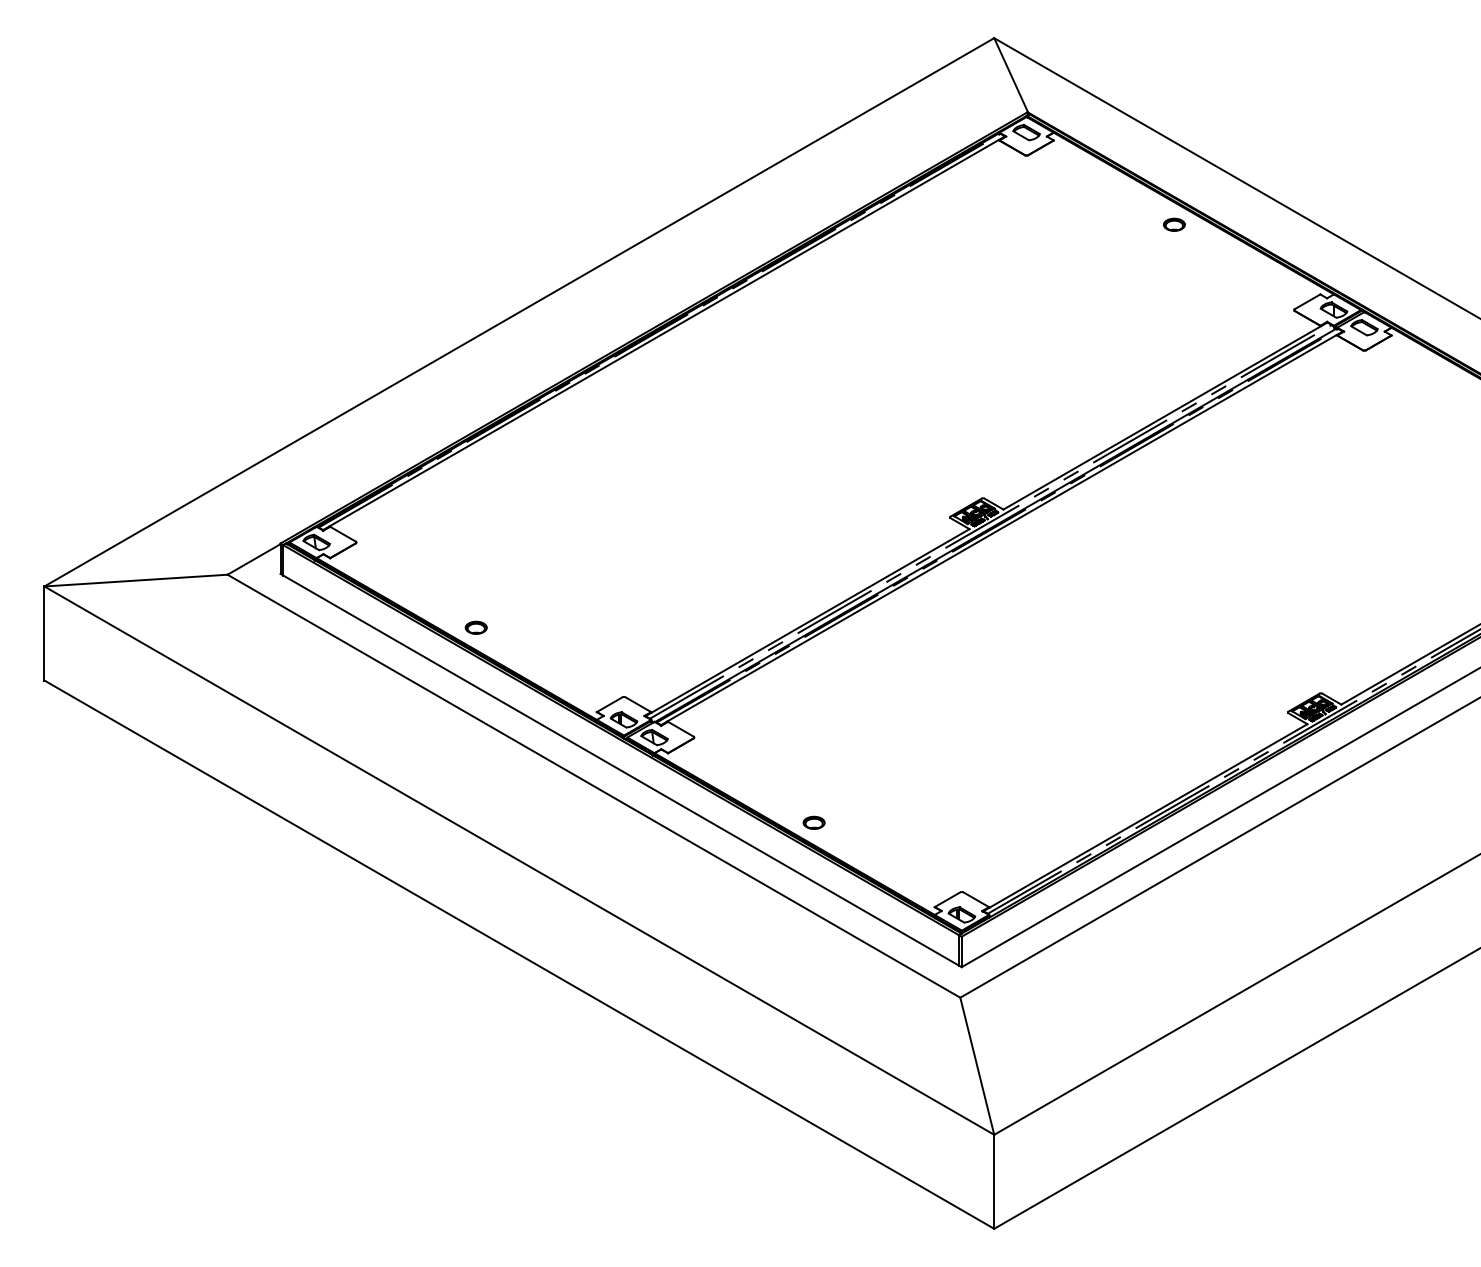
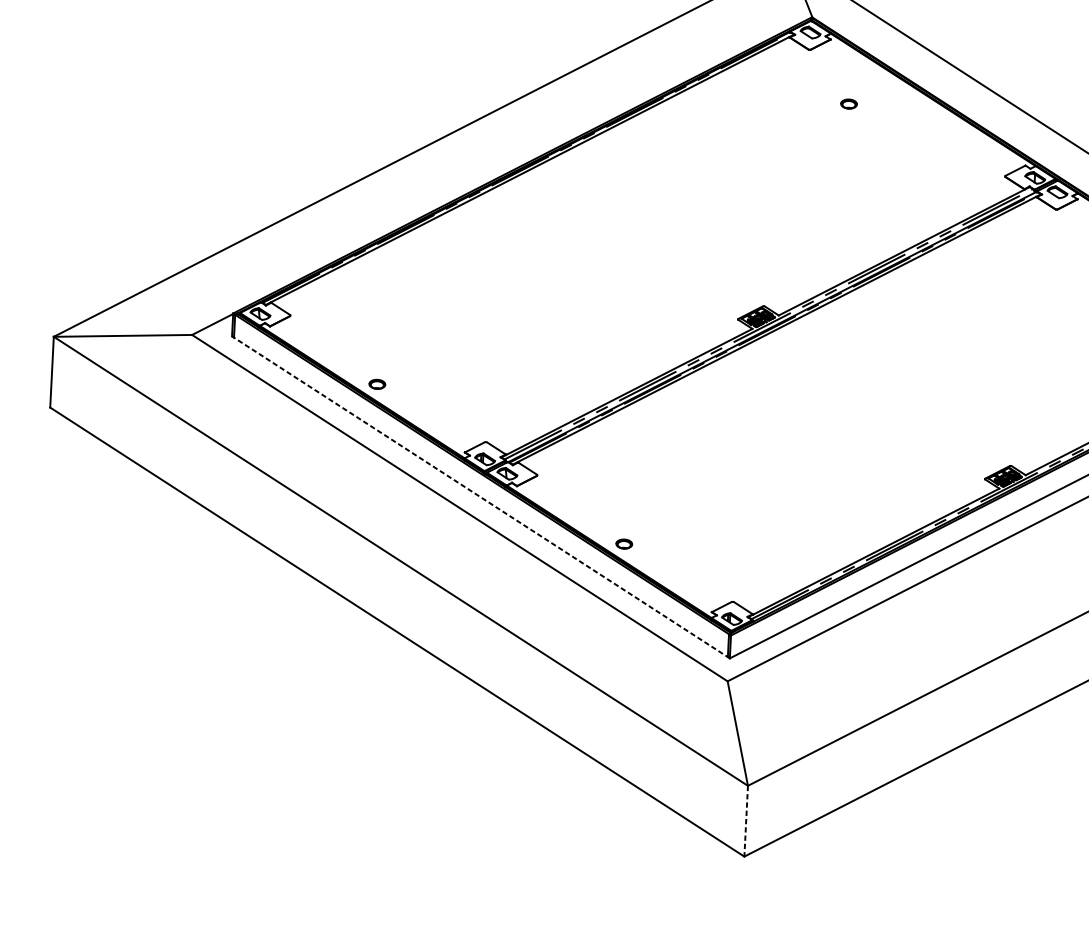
part: (1174, 224) -> (849, 103), moved
line: (620, 770) -> (480, 497), solid -> dashed
line: (994, 1182) -> (746, 821), solid -> dashed

